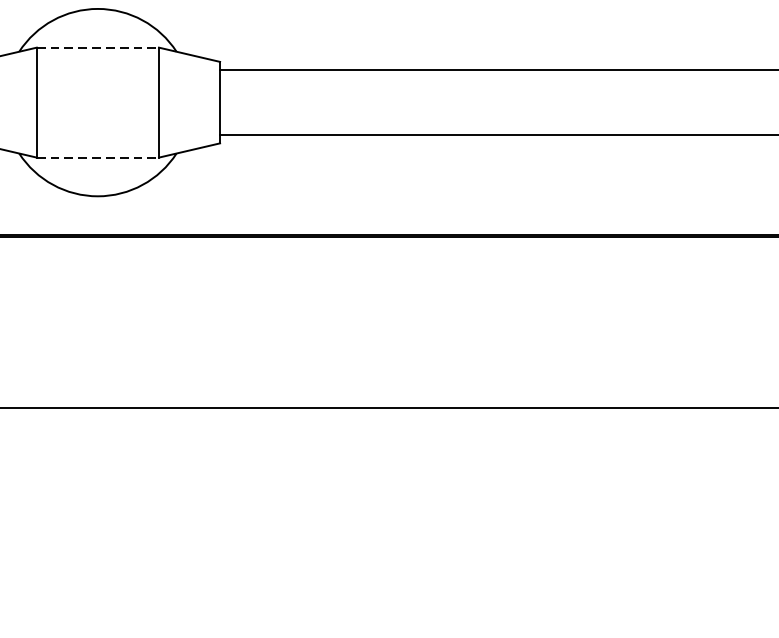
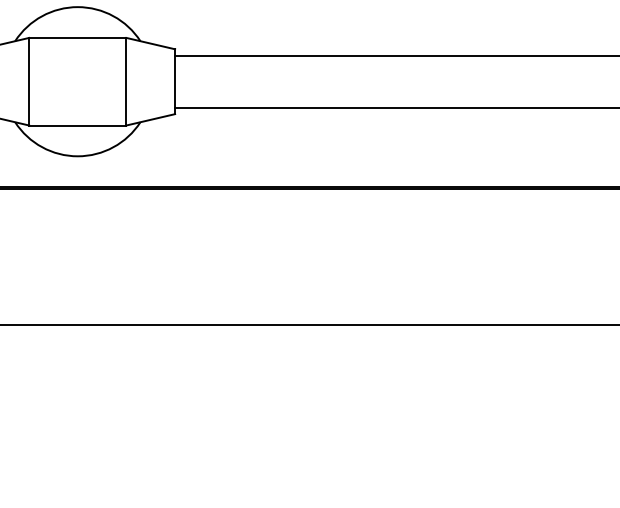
line: (97, 47) -> (77, 37), dashed -> solid
line: (97, 157) -> (77, 125), dashed -> solid

